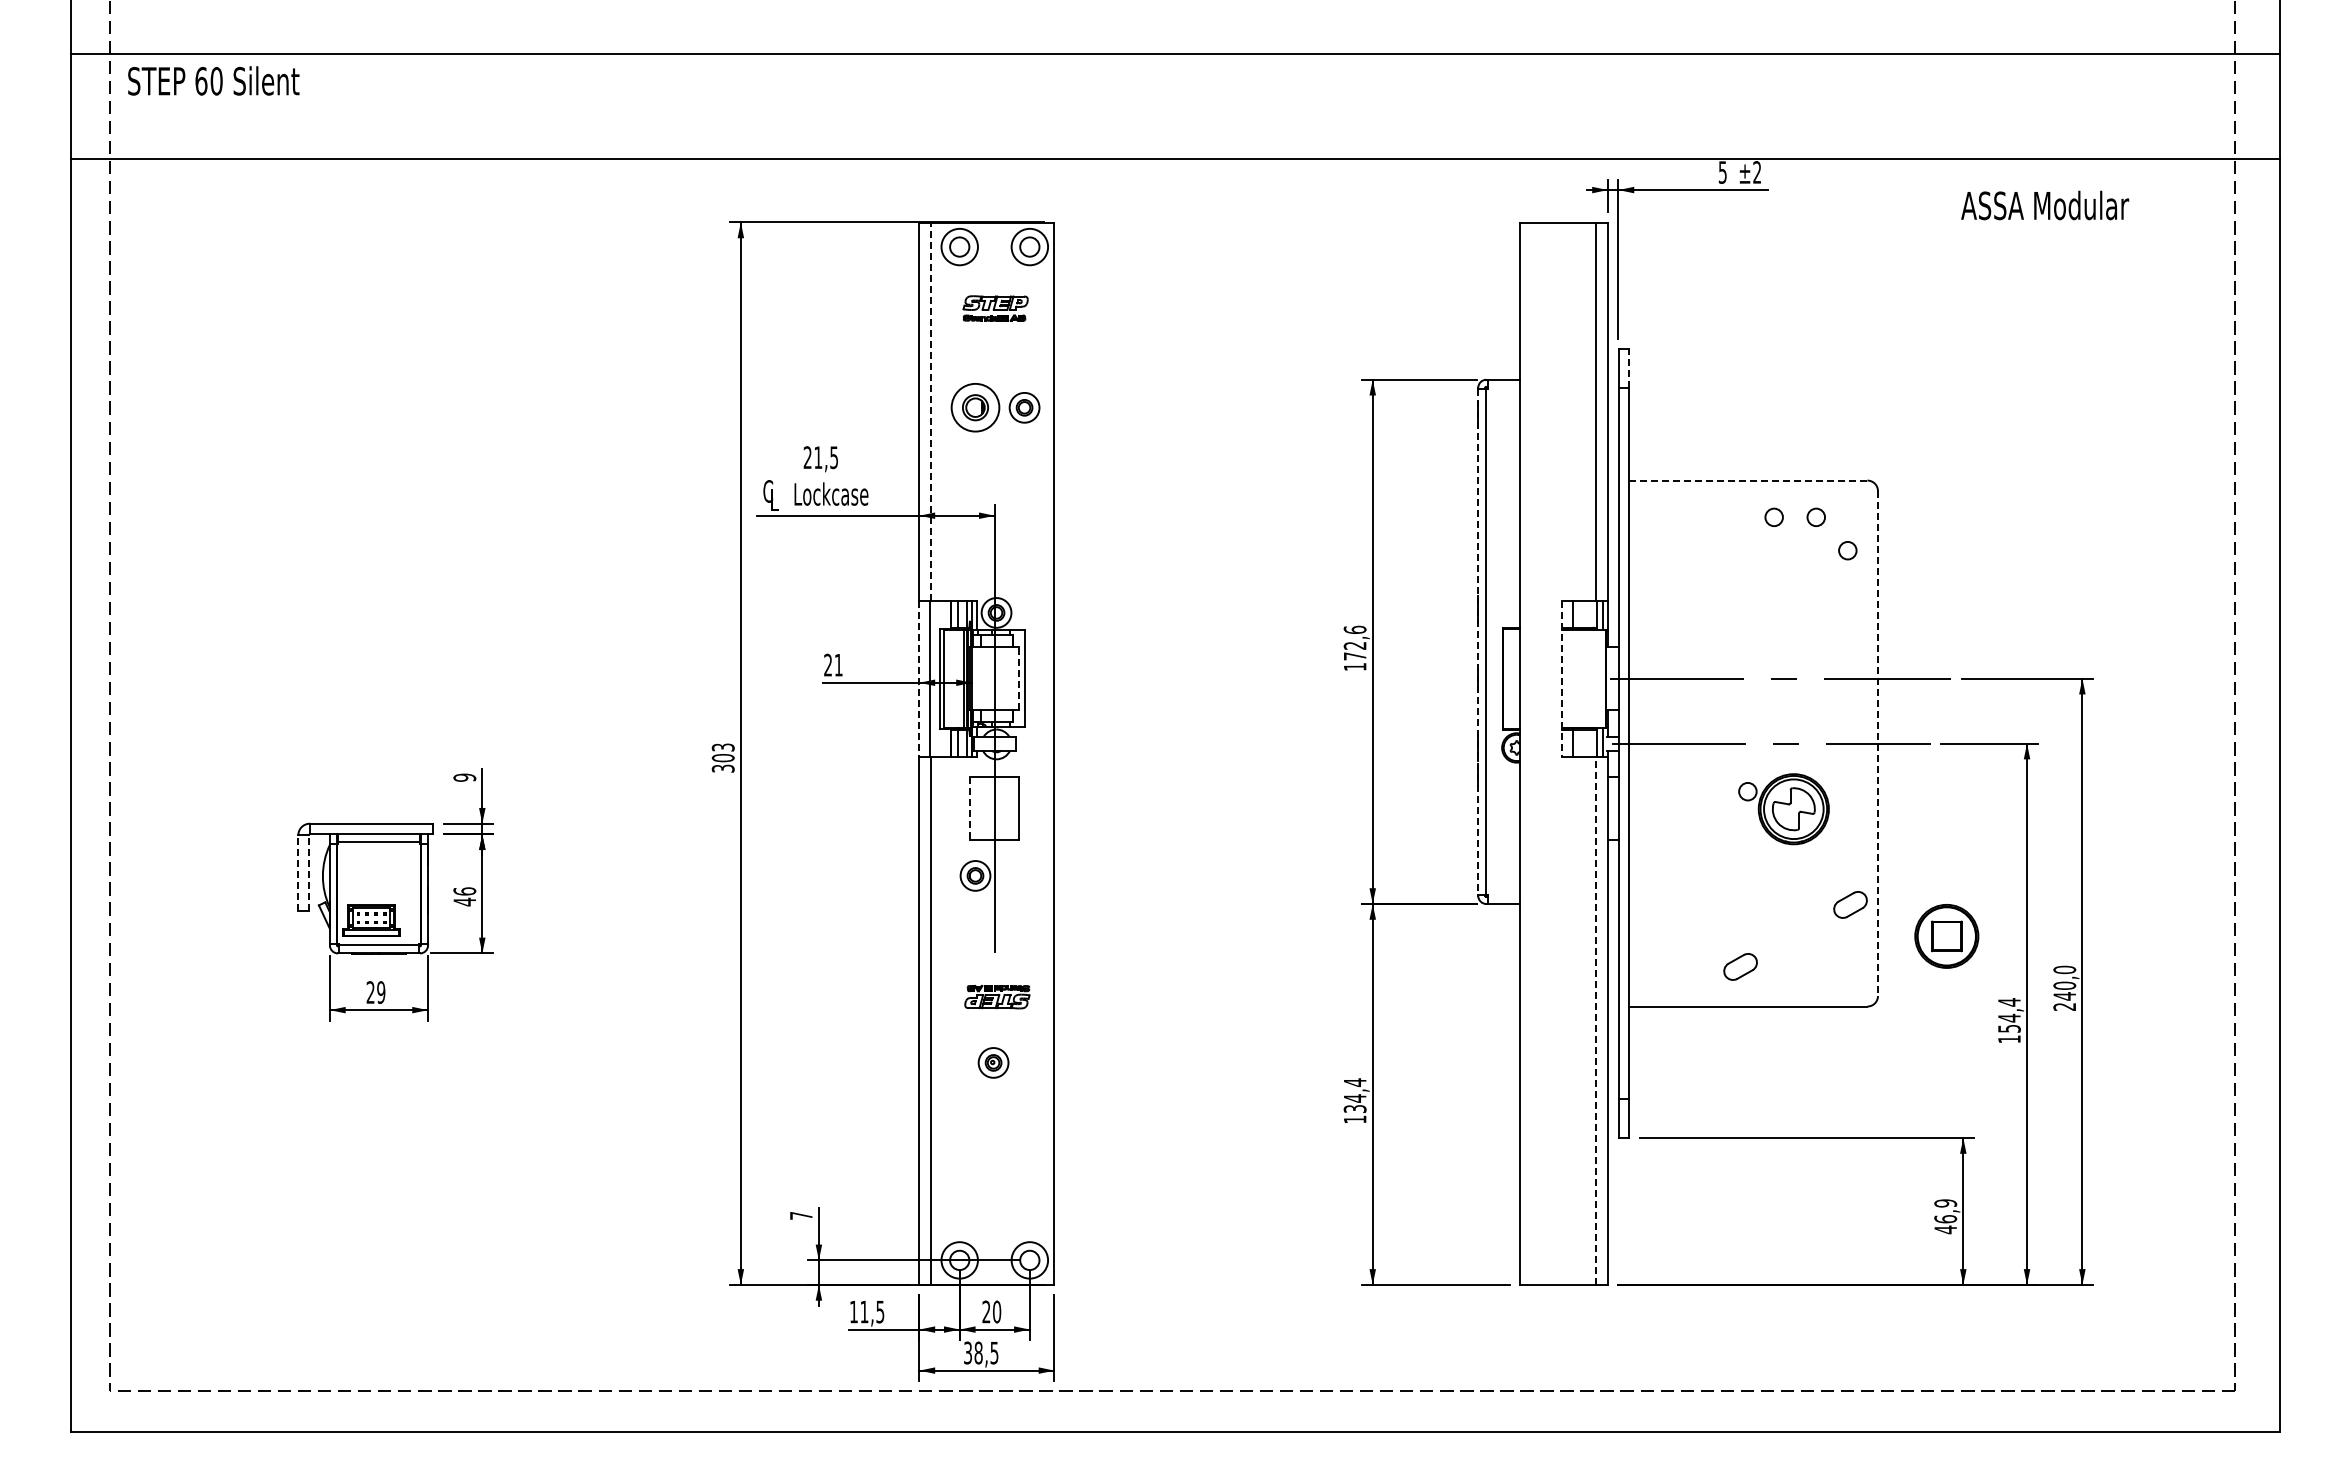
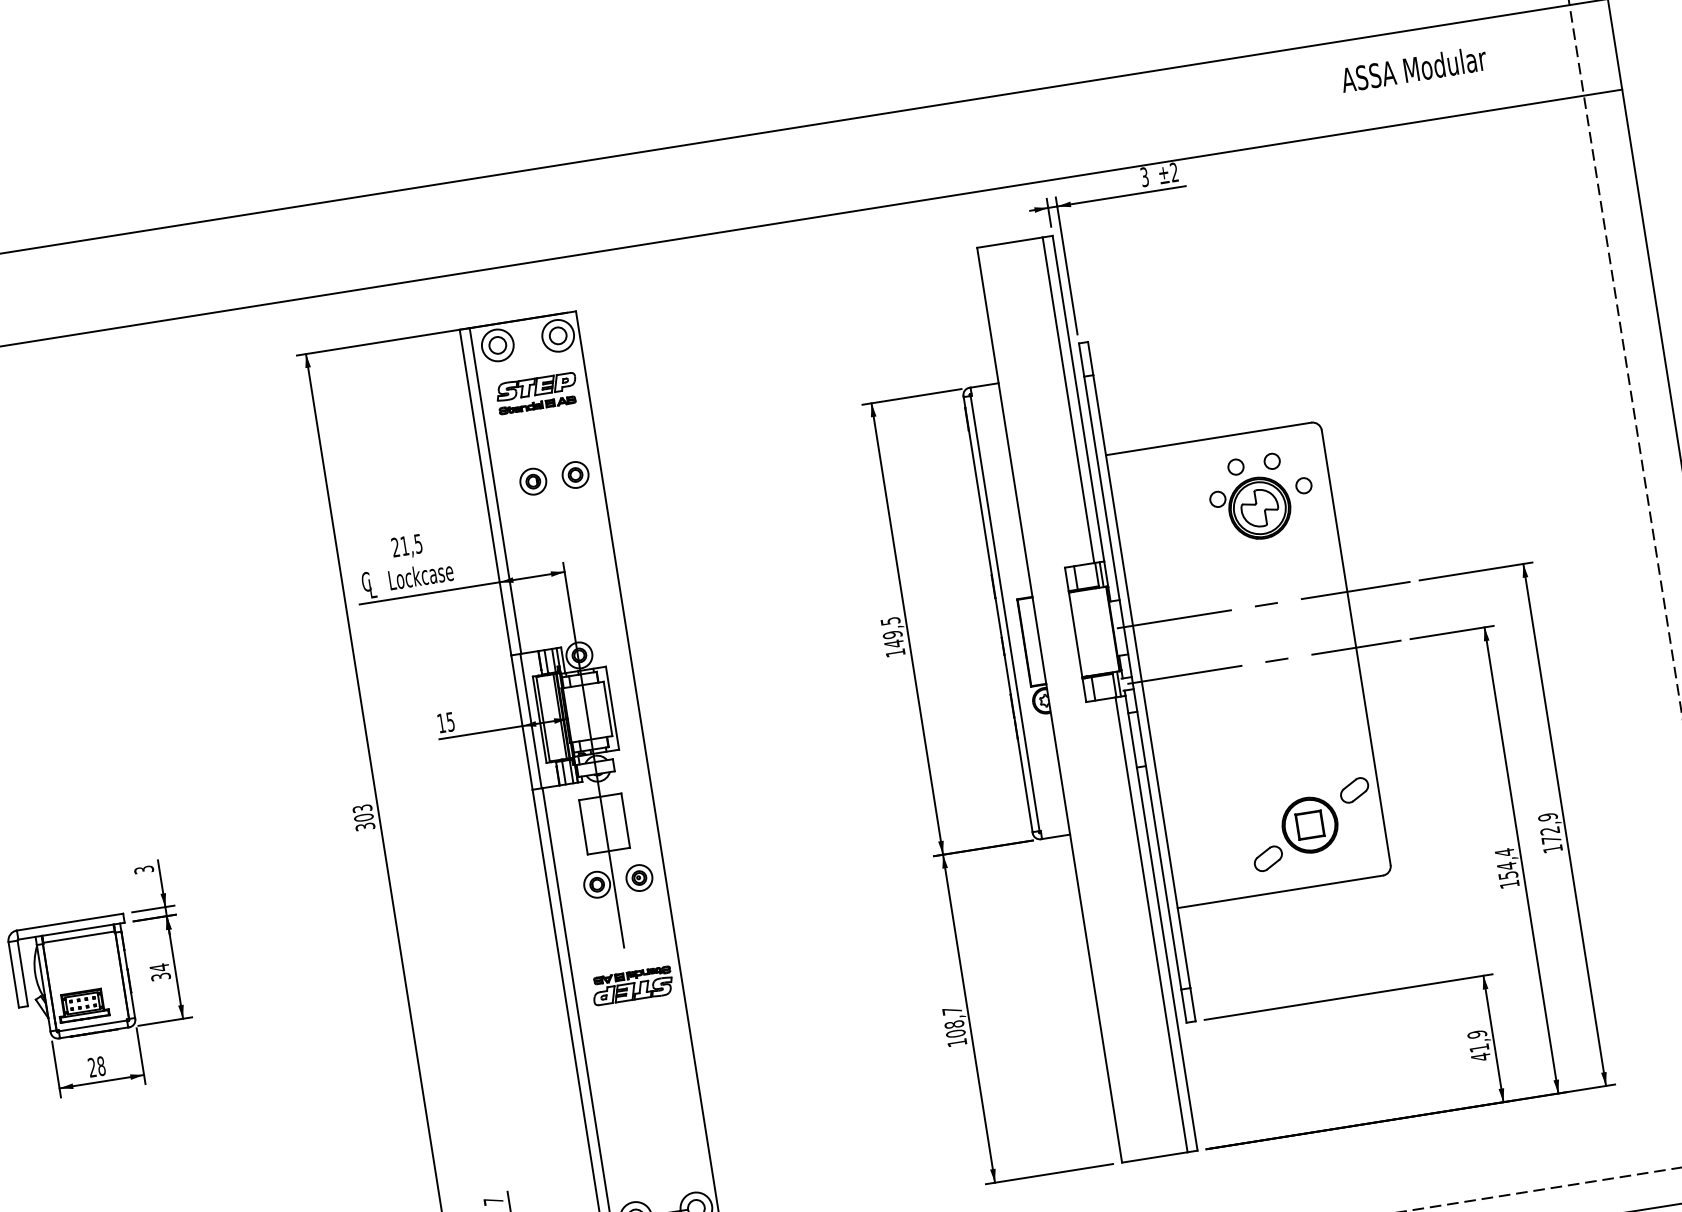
text: (1722, 172) -> (1144, 177), 5 -> 3
text: (2045, 205) -> (1414, 69), moved
part: (995, 308) -> (537, 393), size x1.43
line: (1629, 367) -> (1090, 357), dashed -> solid
part: (975, 407) -> (533, 481), size x0.62
line: (930, 411) -> (495, 490), dashed -> solid
line: (1747, 480) -> (1207, 438), dashed -> solid
line: (1478, 641) -> (998, 614), dashed -> solid
text: (1354, 642) -> (891, 632), 172,6 -> 149,5
text: (833, 664) -> (446, 722), 21 -> 15
line: (1019, 678) -> (608, 708), dashed -> solid
line: (919, 679) -> (522, 723), dashed -> solid
line: (1562, 679) -> (1075, 635), dashed -> solid
line: (1877, 744) -> (1355, 648), dashed -> solid
text: (464, 777) -> (143, 869), 9 -> 3
line: (970, 808) -> (583, 827), dashed -> solid
part: (1783, 809) -> (1250, 509), moved
line: (298, 872) -> (13, 974), dashed -> solid
line: (308, 872) -> (22, 972), dashed -> solid
text: (464, 896) -> (159, 972), 46 -> 34
part: (1946, 936) -> (1309, 825), moved
text: (2064, 987) -> (1550, 832), 240,0 -> 172,9
text: (381, 992) -> (101, 1066), 29 -> 28
part: (997, 997) -> (632, 986), size x1.43
line: (1596, 1020) -> (1151, 924), dashed -> solid
part: (993, 1062) -> (639, 877), moved
text: (1354, 1095) -> (953, 1022), 134,4 -> 108,7
text: (1945, 1219) -> (1479, 1048), 46,9 -> 41,9

